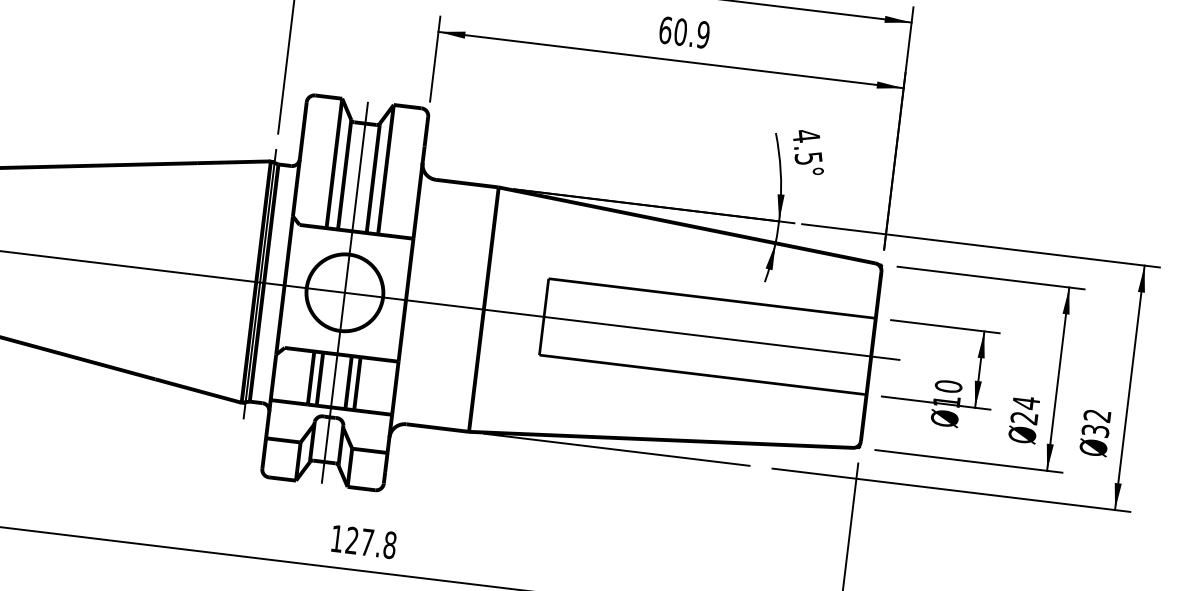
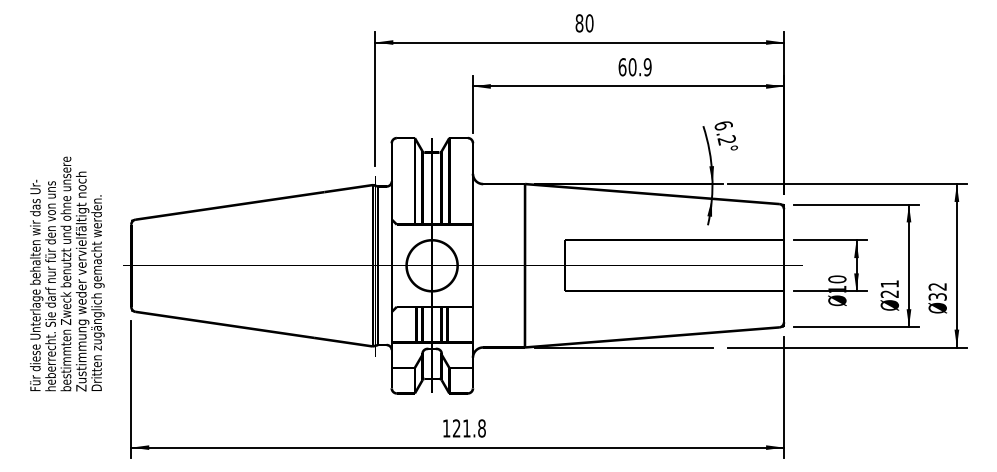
text: (807, 148) -> (725, 133), 4.5° -> 6.2°
text: (1025, 402) -> (889, 283), 24 -> 21
text: (366, 542) -> (466, 428), 127.8 -> 121.8

